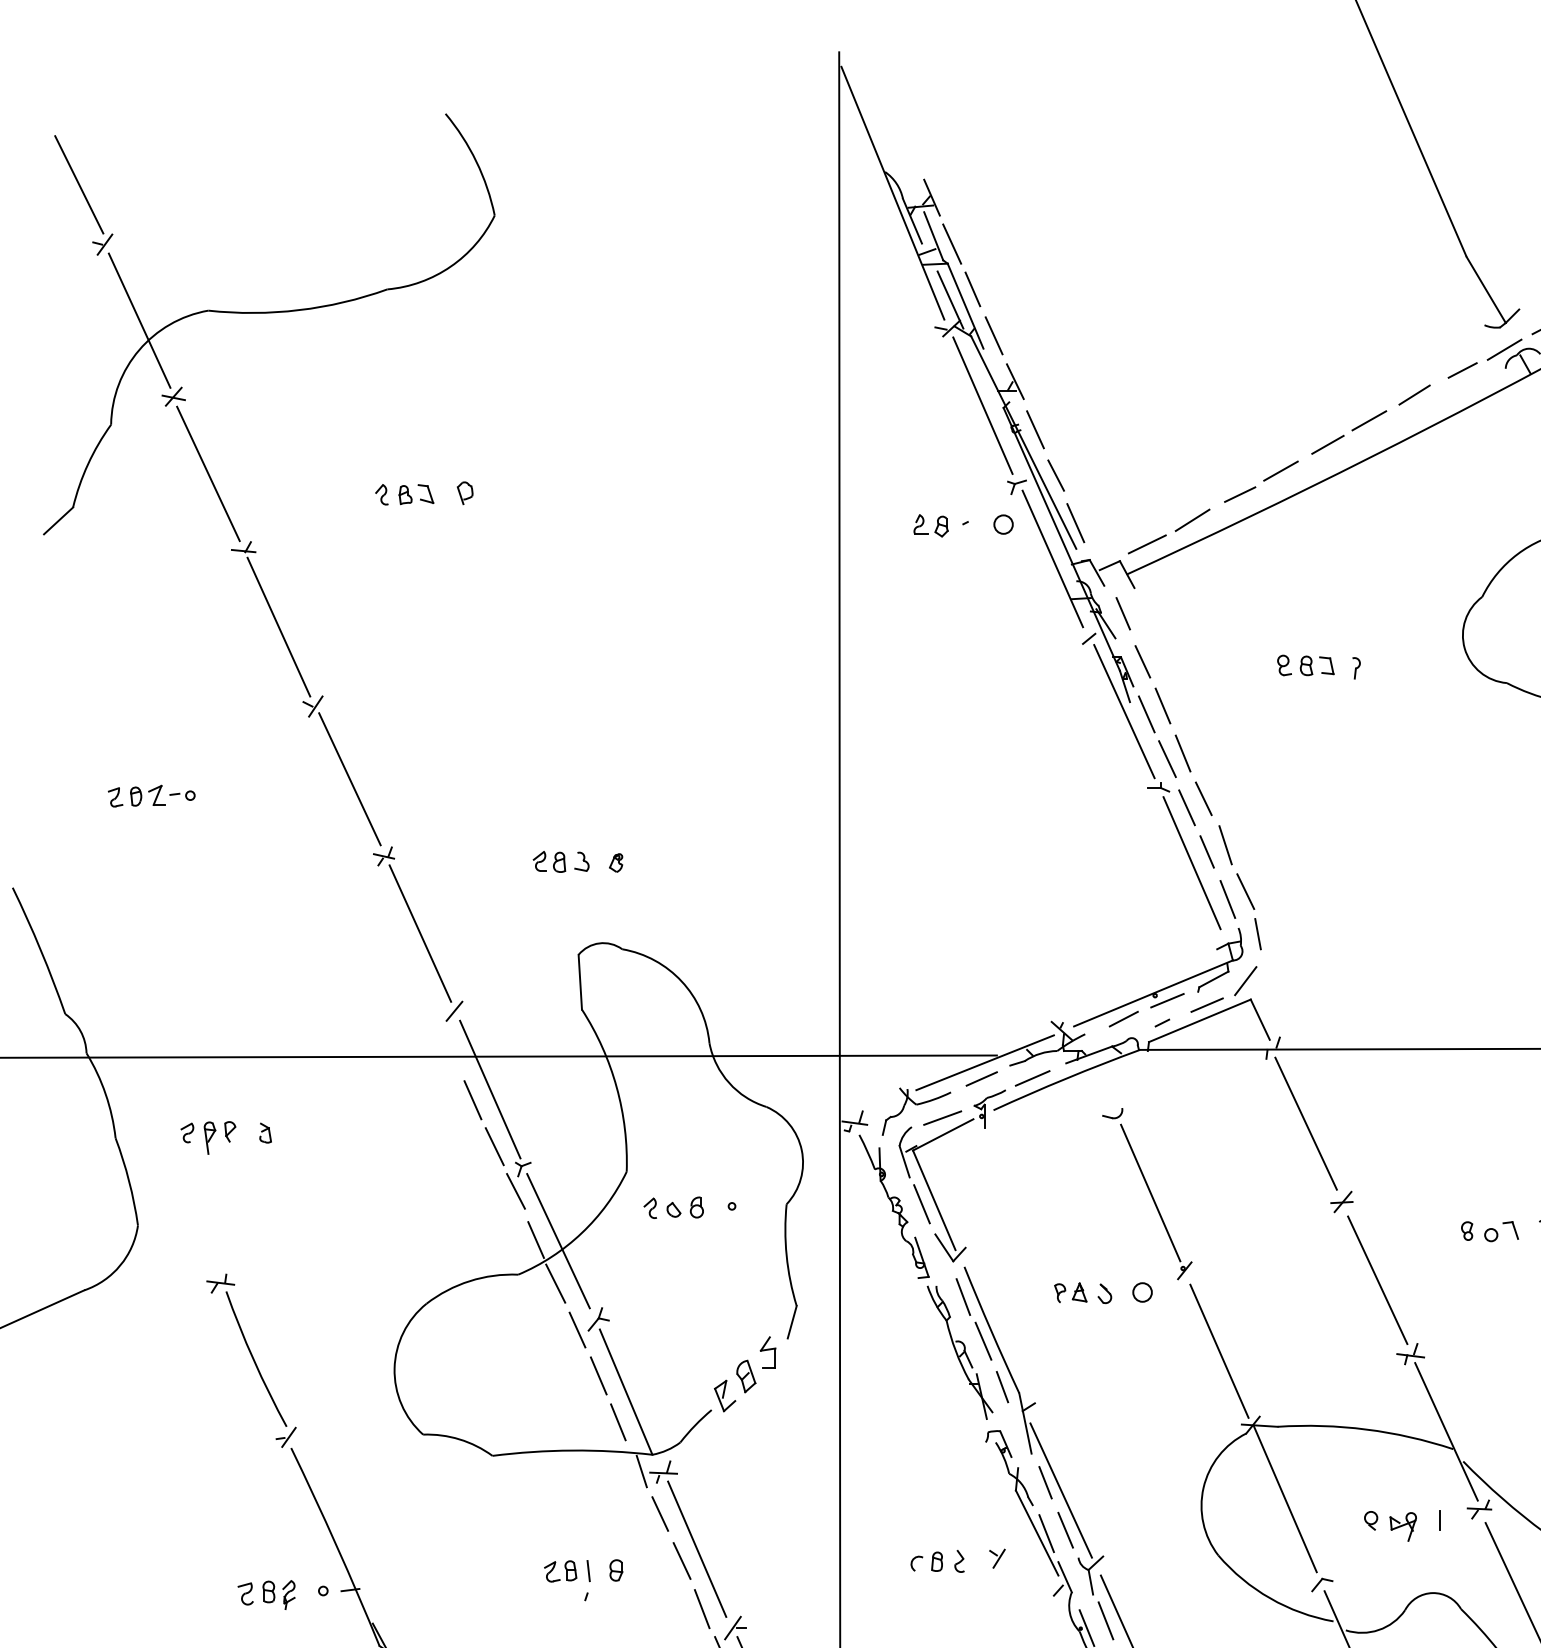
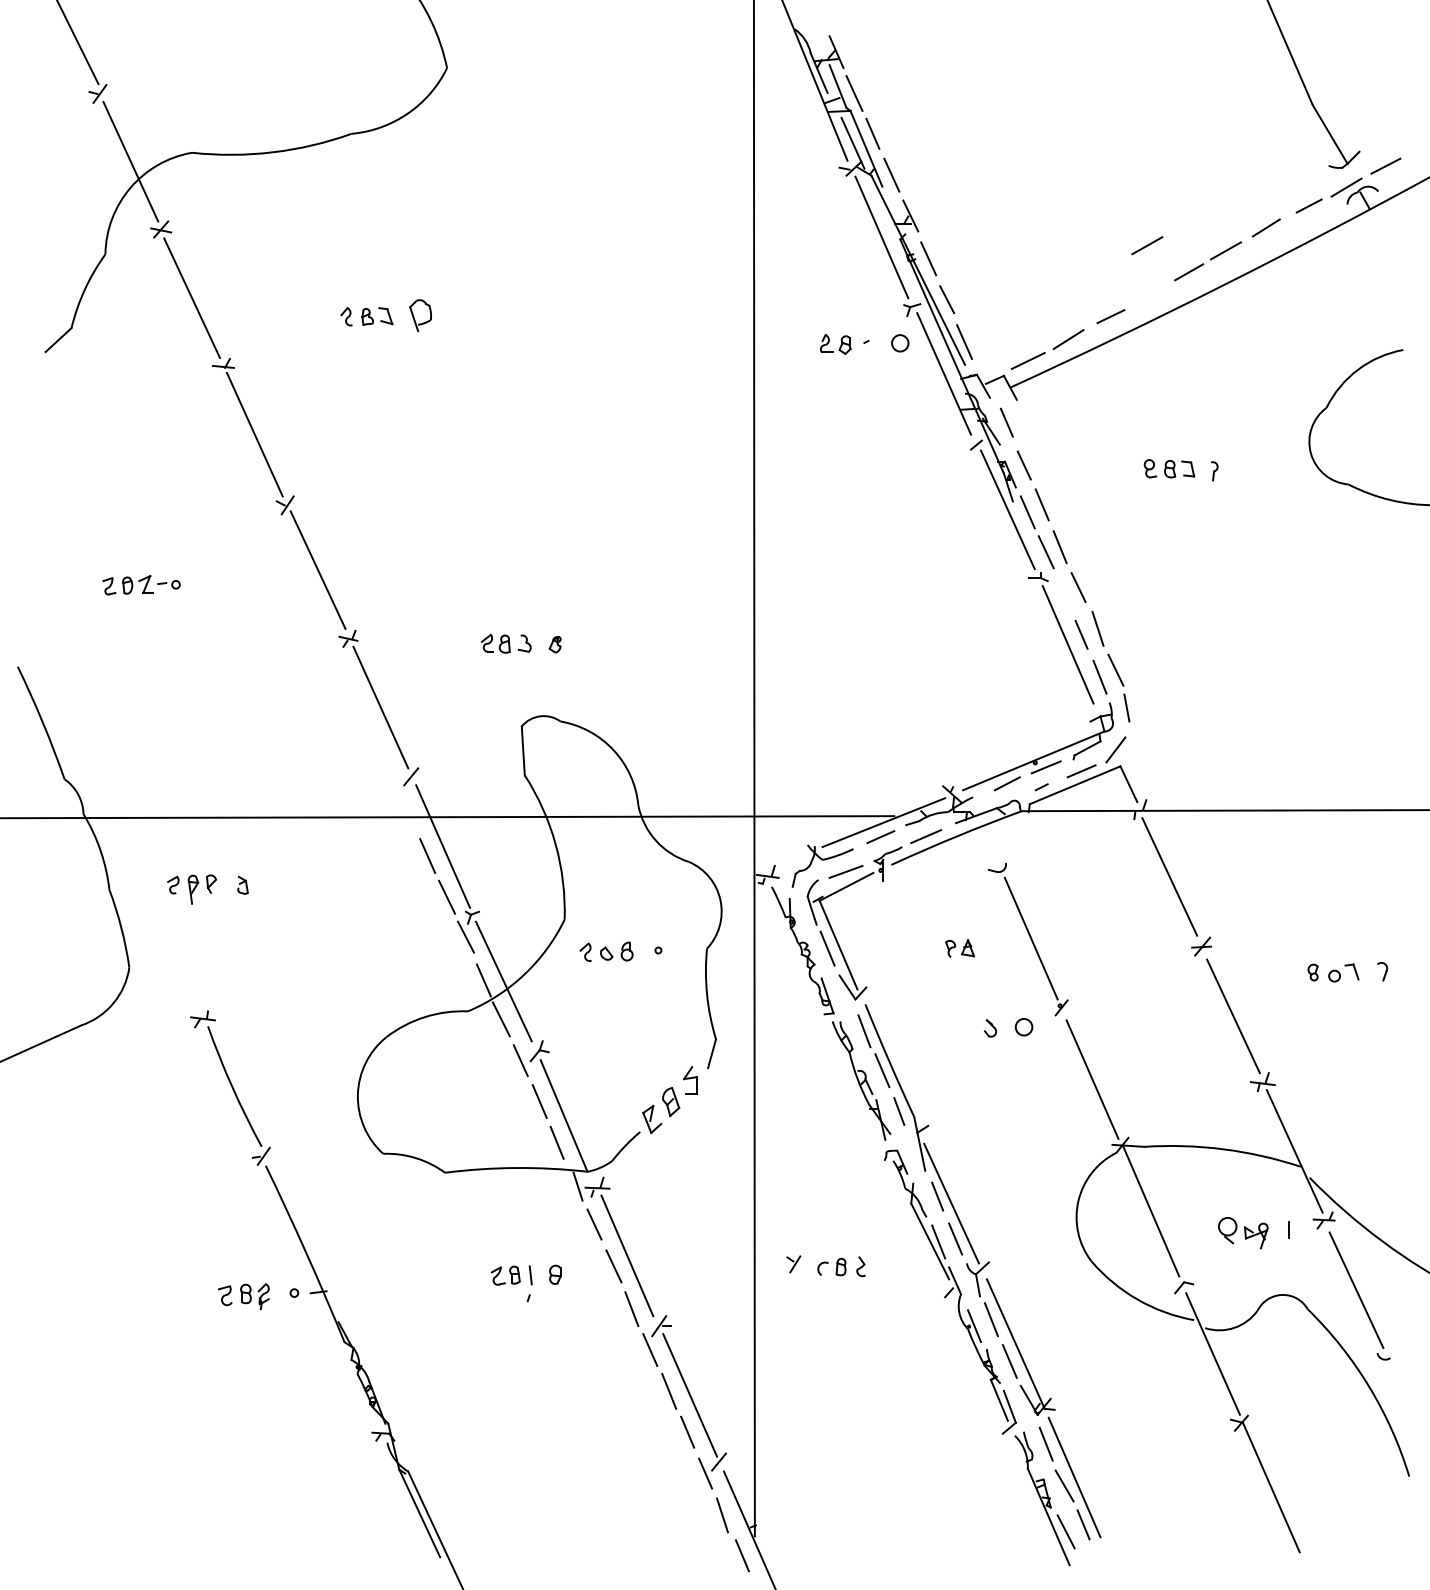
line: (1281, 470) -> (1147, 245), moved
part: (464, 492) -> (420, 314), size x1.6
line: (1186, 807) -> (1063, 595), removed
part: (1070, 1292) -> (959, 948), moved
part: (1370, 1520) -> (1227, 1230), size x1.6
part: (997, 1558) -> (793, 1264), moved

